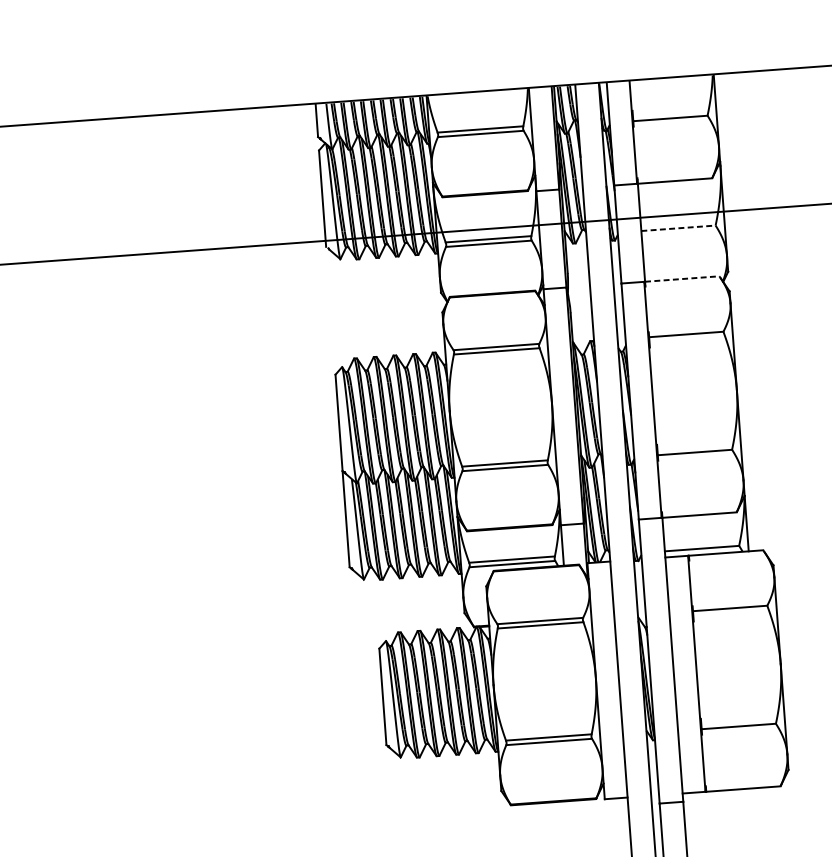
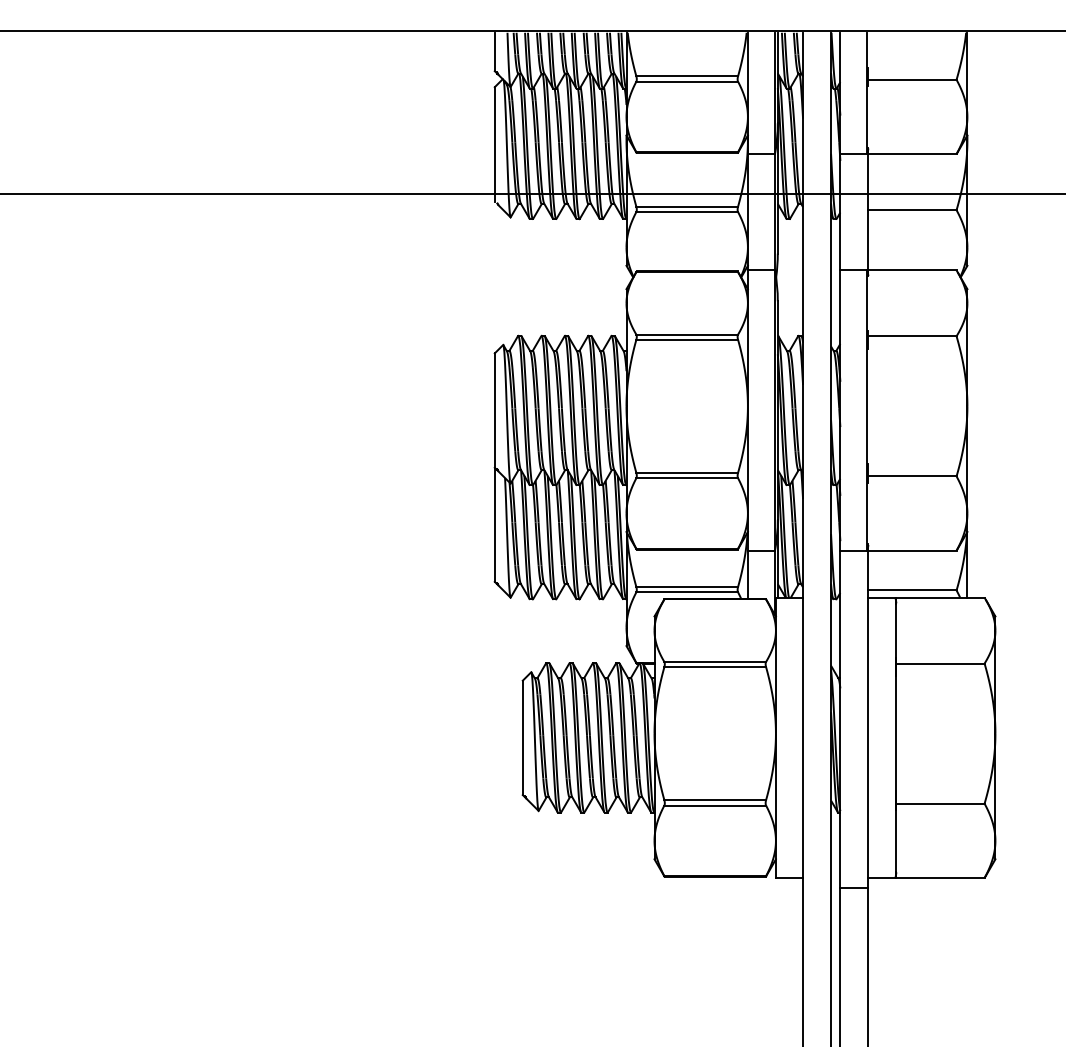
line: (678, 228) -> (912, 210), dashed -> solid
line: (682, 279) -> (912, 270), dashed -> solid

